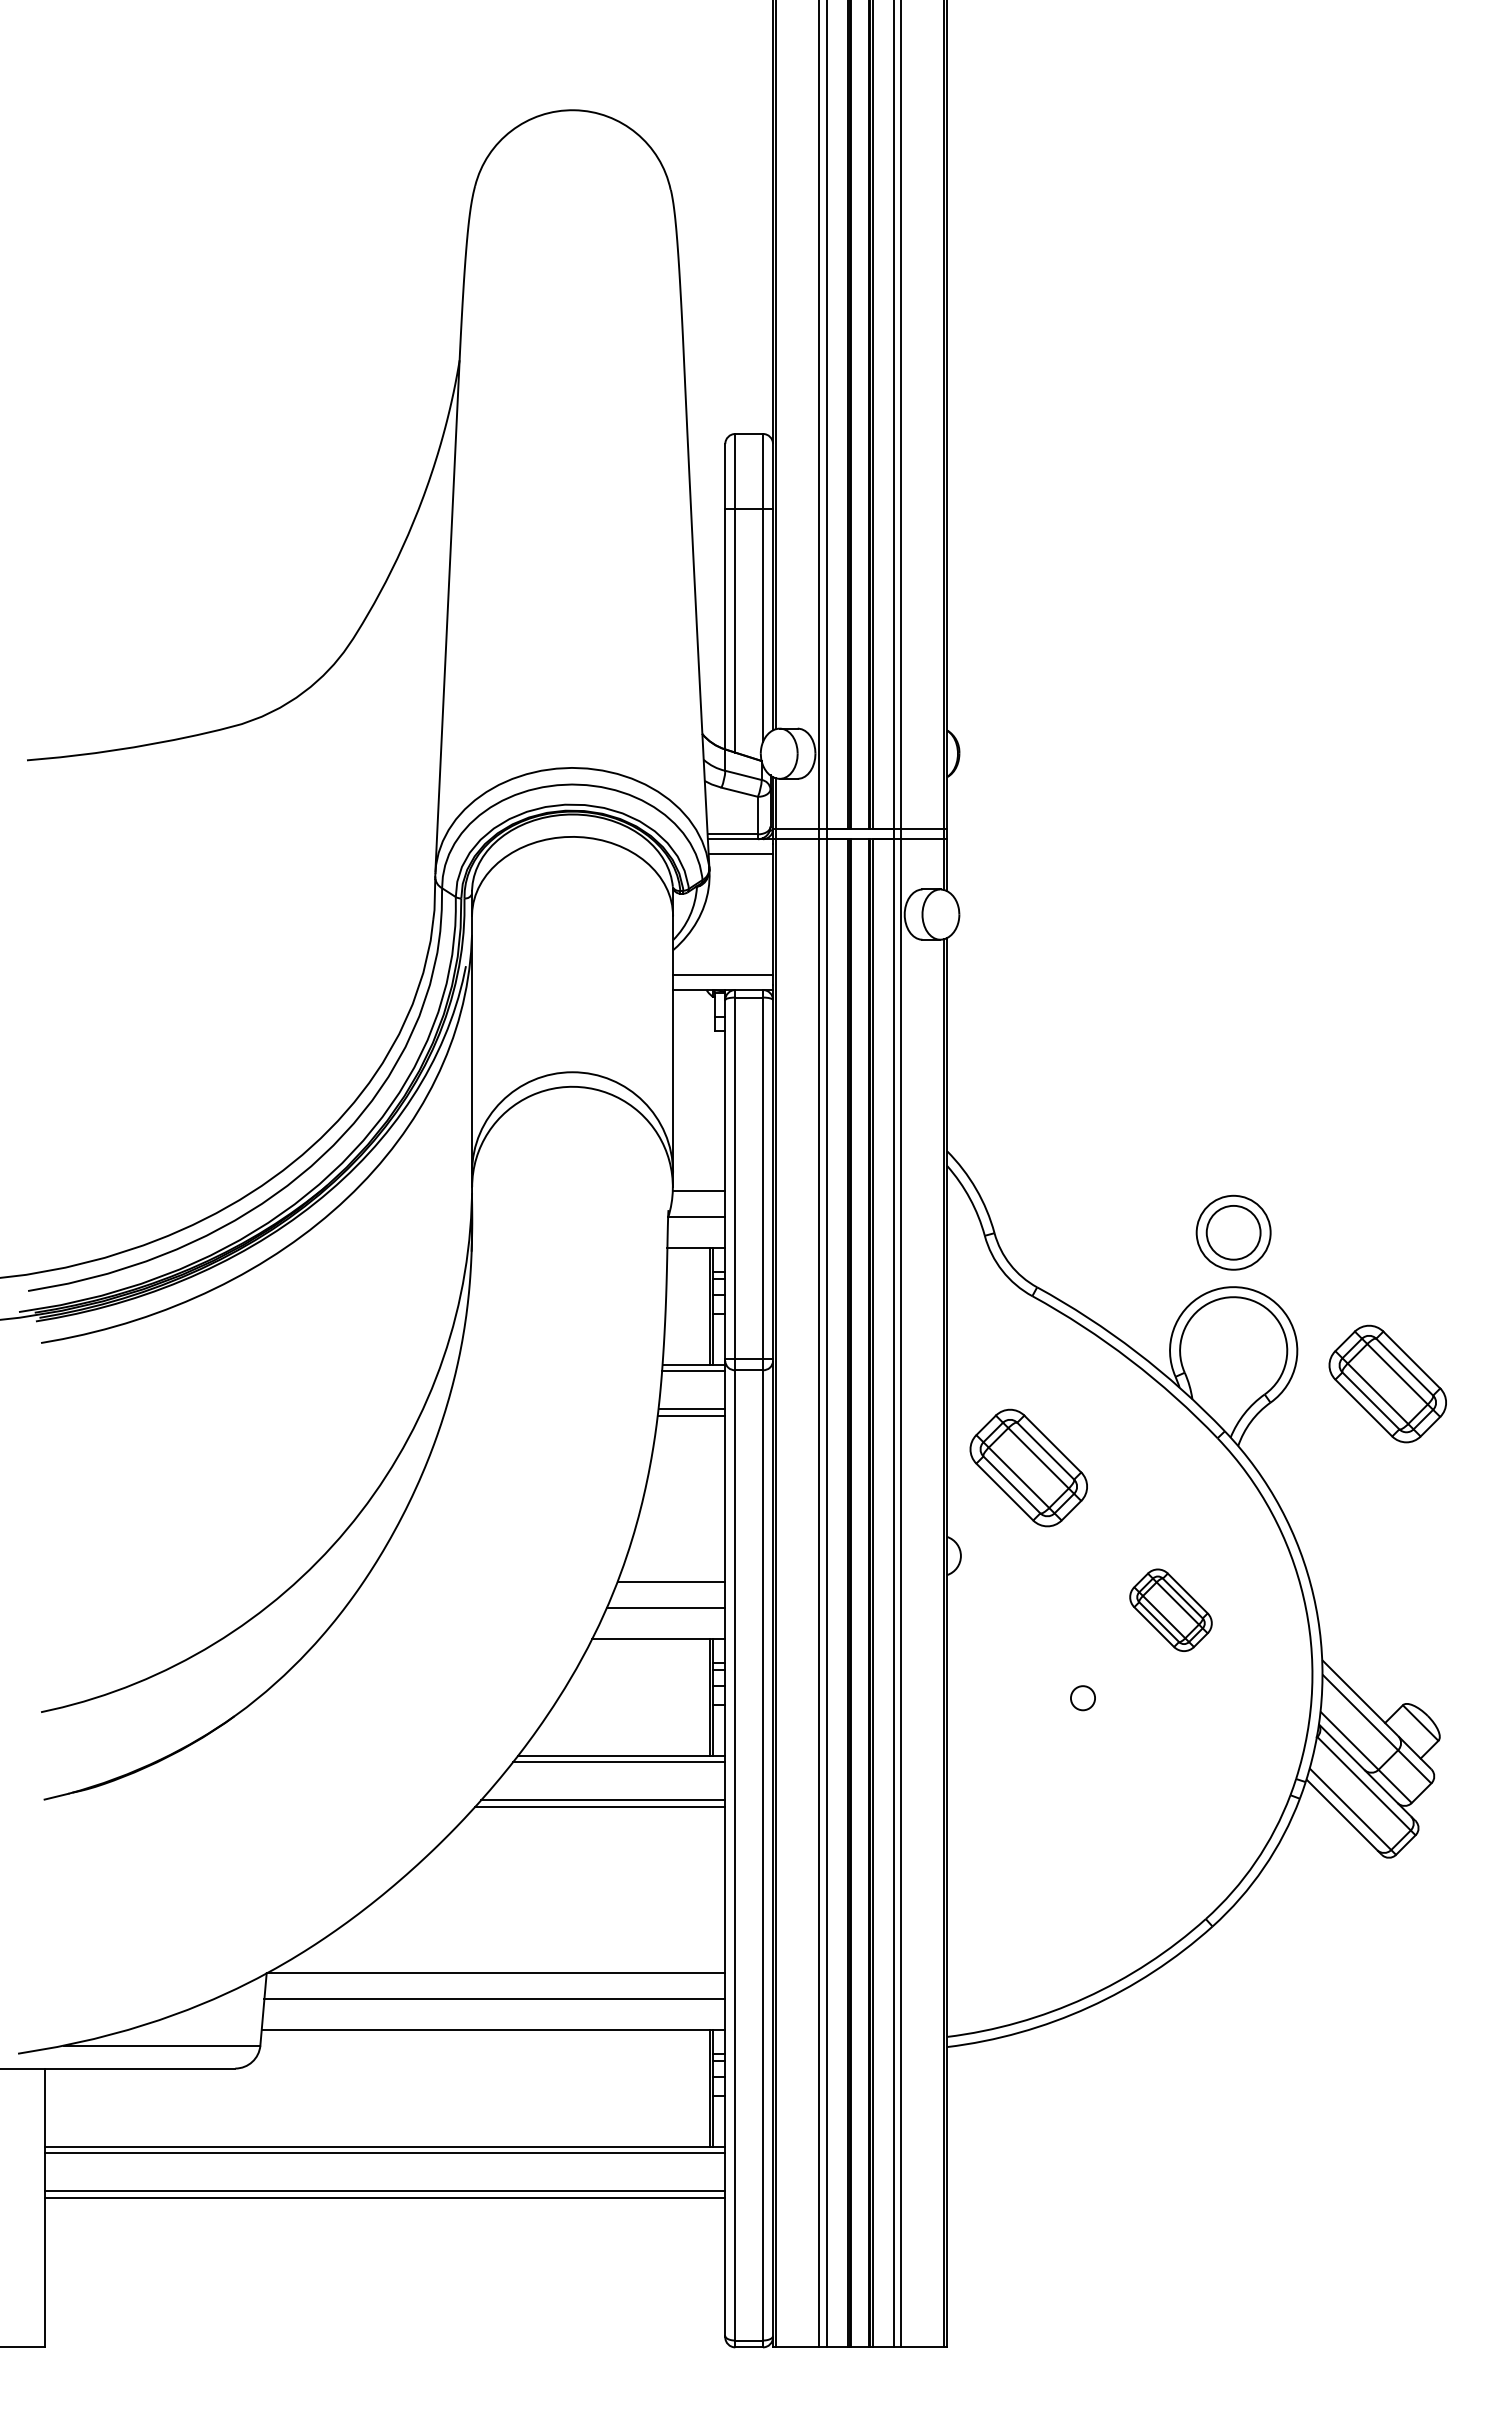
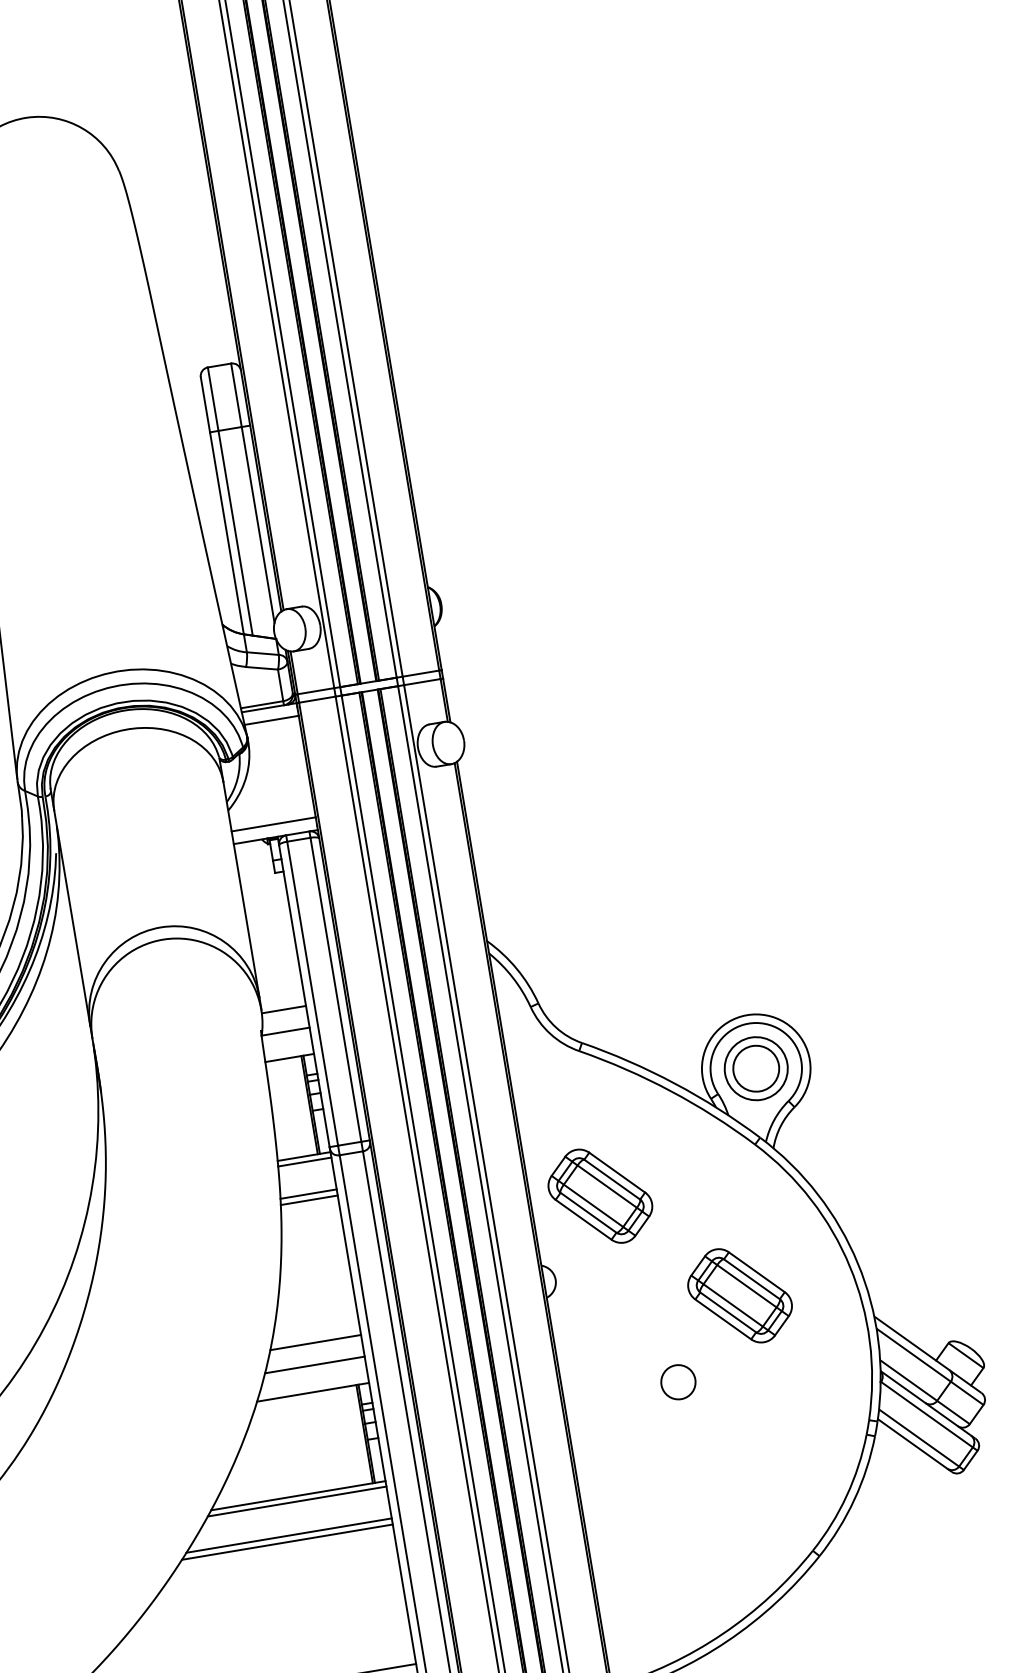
part: (1233, 1232) -> (756, 1068), moved
part: (1387, 1383) -> (890, 1074), removed
part: (1170, 1610) -> (739, 1296), size x1.43
circle: (1082, 1698) -> (678, 1382), size x1.67

